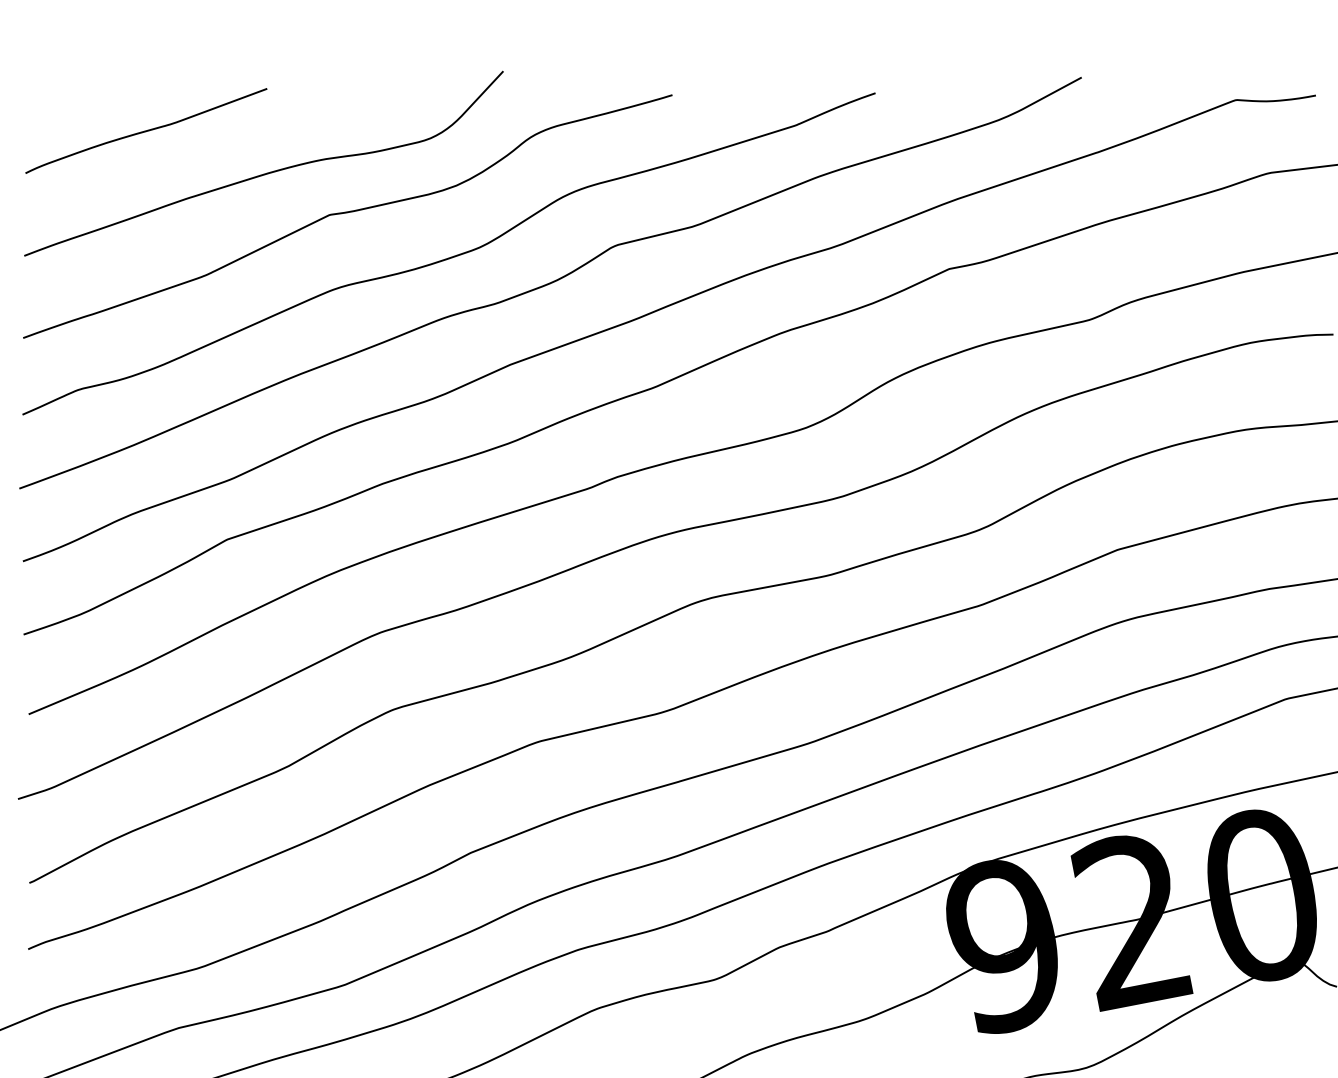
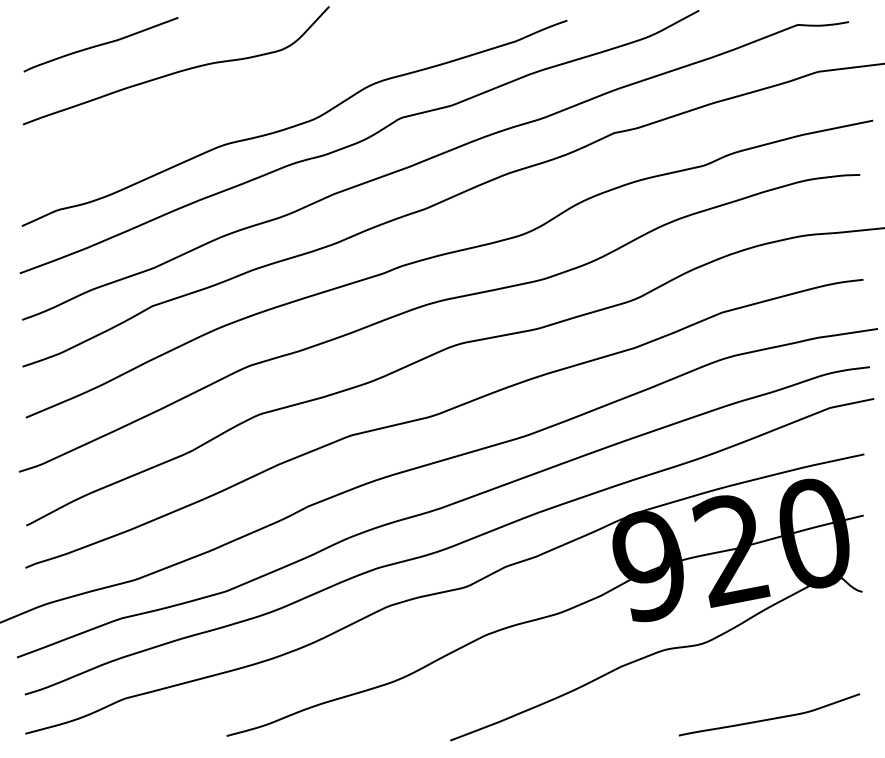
curve: (347, 213) -> (229, 97), removed

